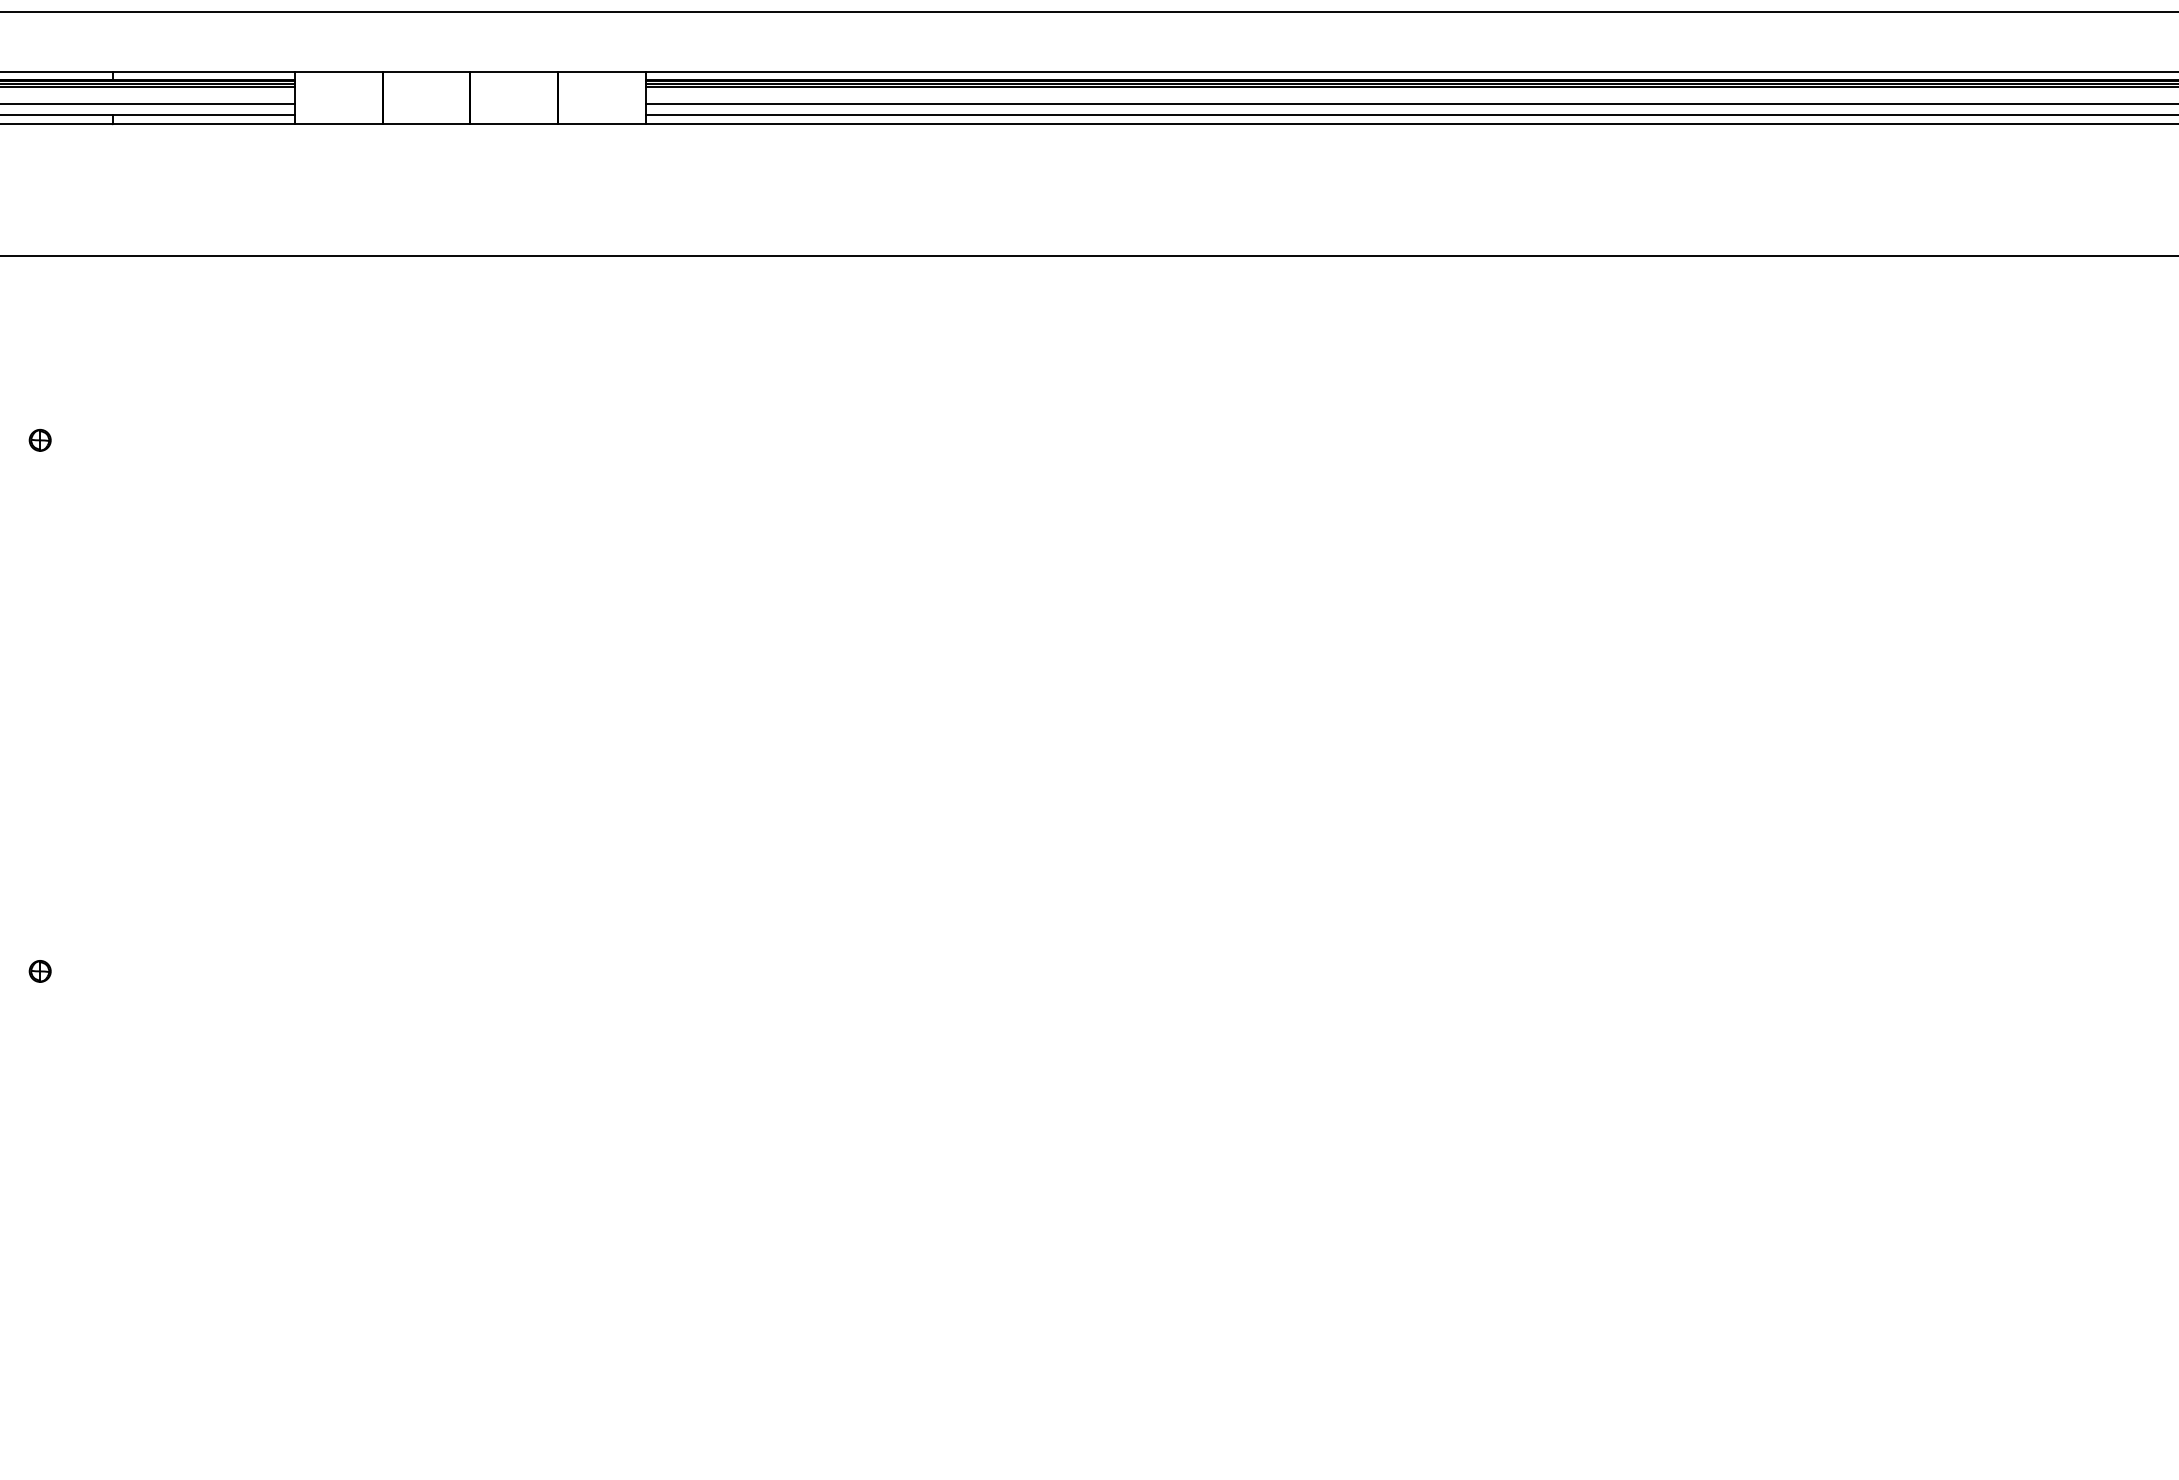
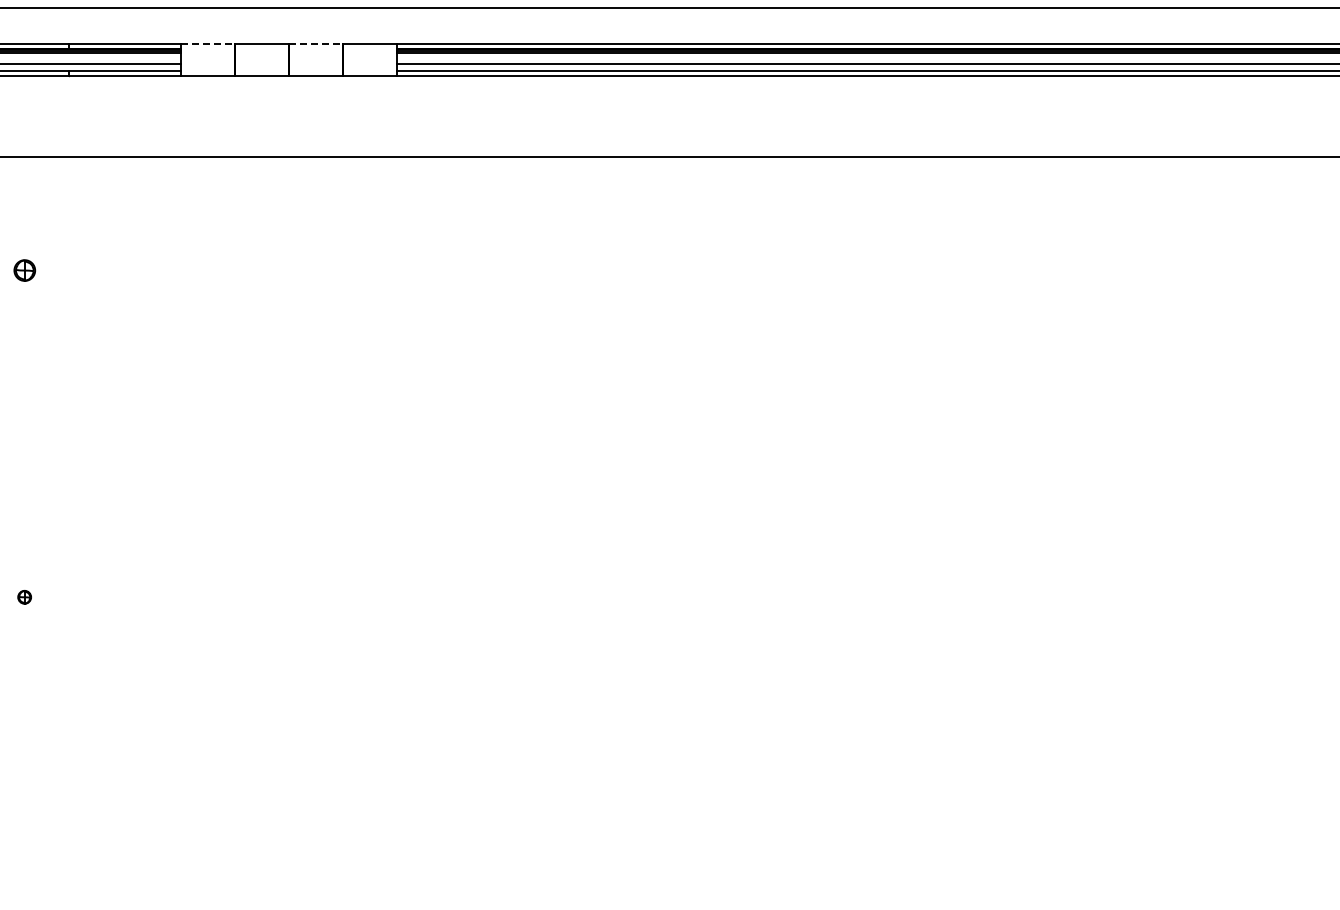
line: (339, 70) -> (208, 43), solid -> dashed
line: (514, 70) -> (316, 43), solid -> dashed
part: (39, 440) -> (24, 270), size x1.6

